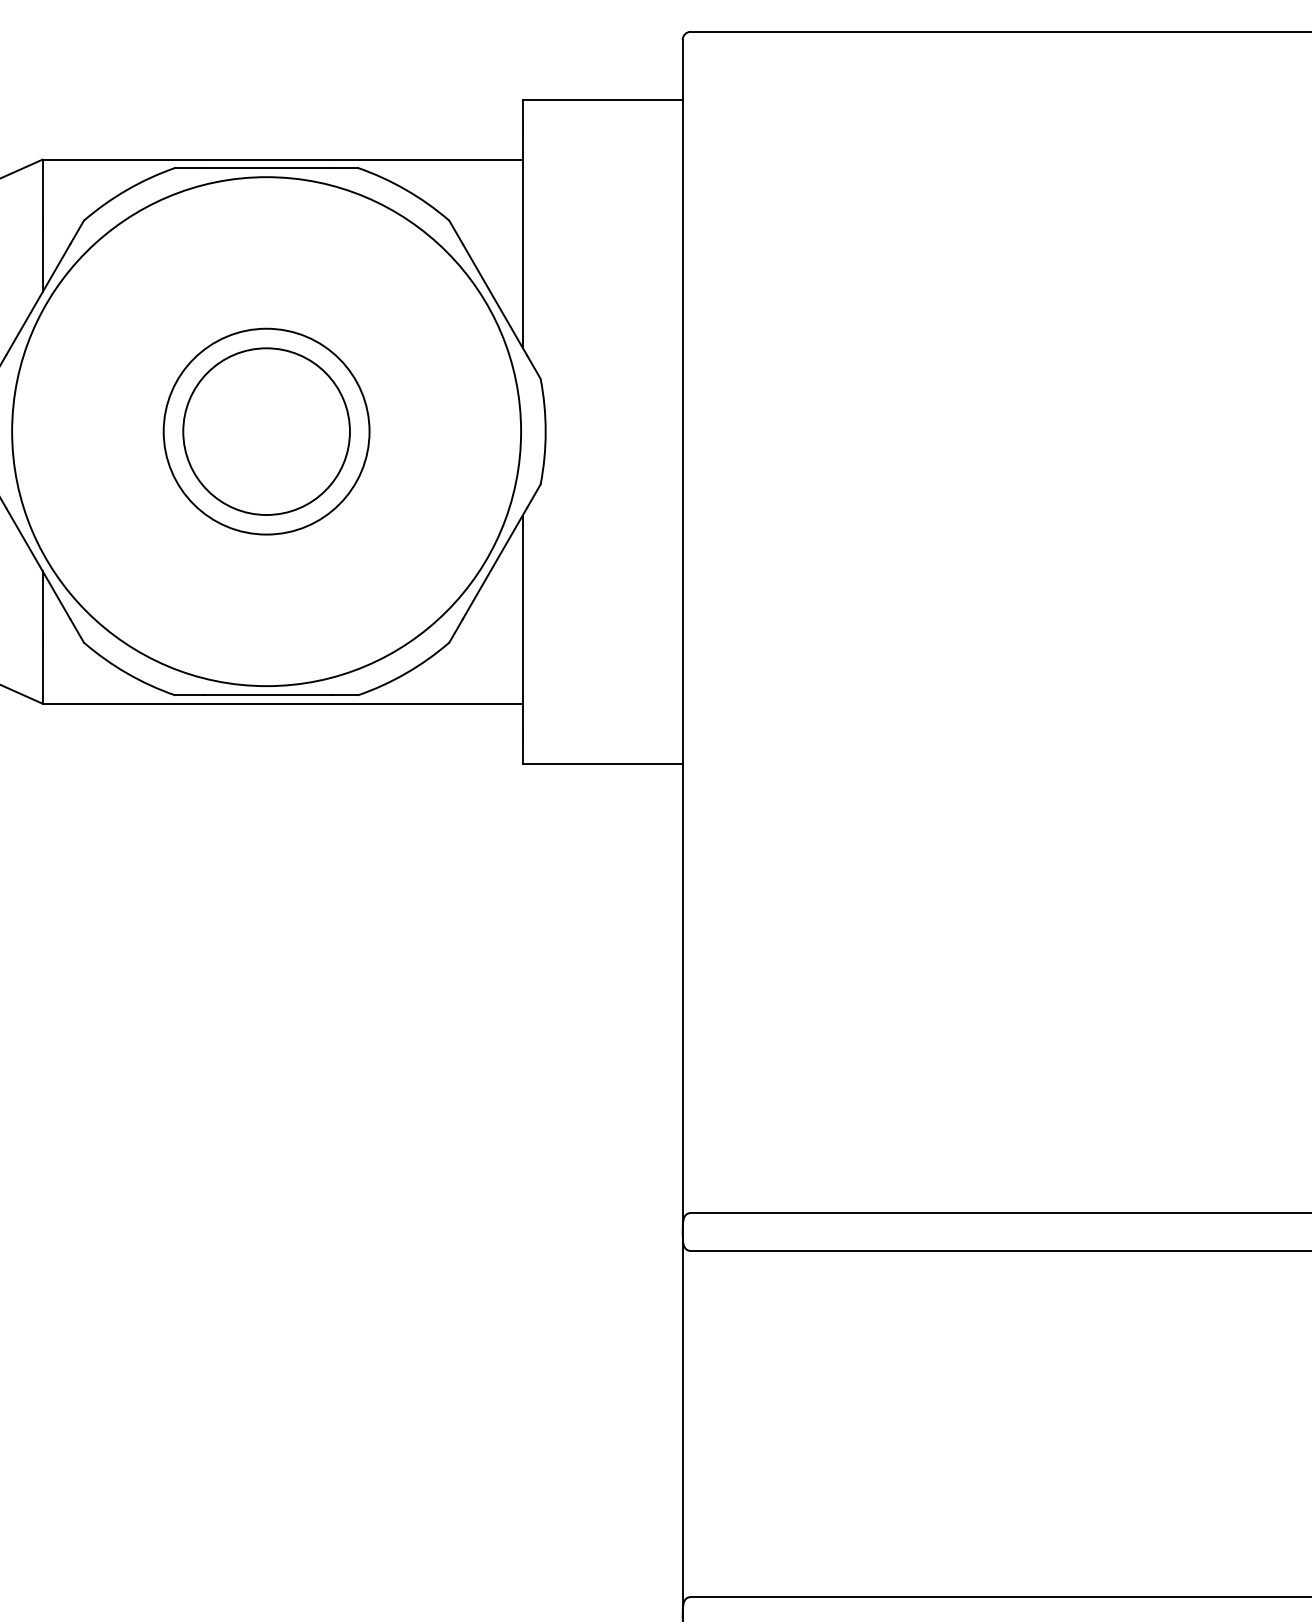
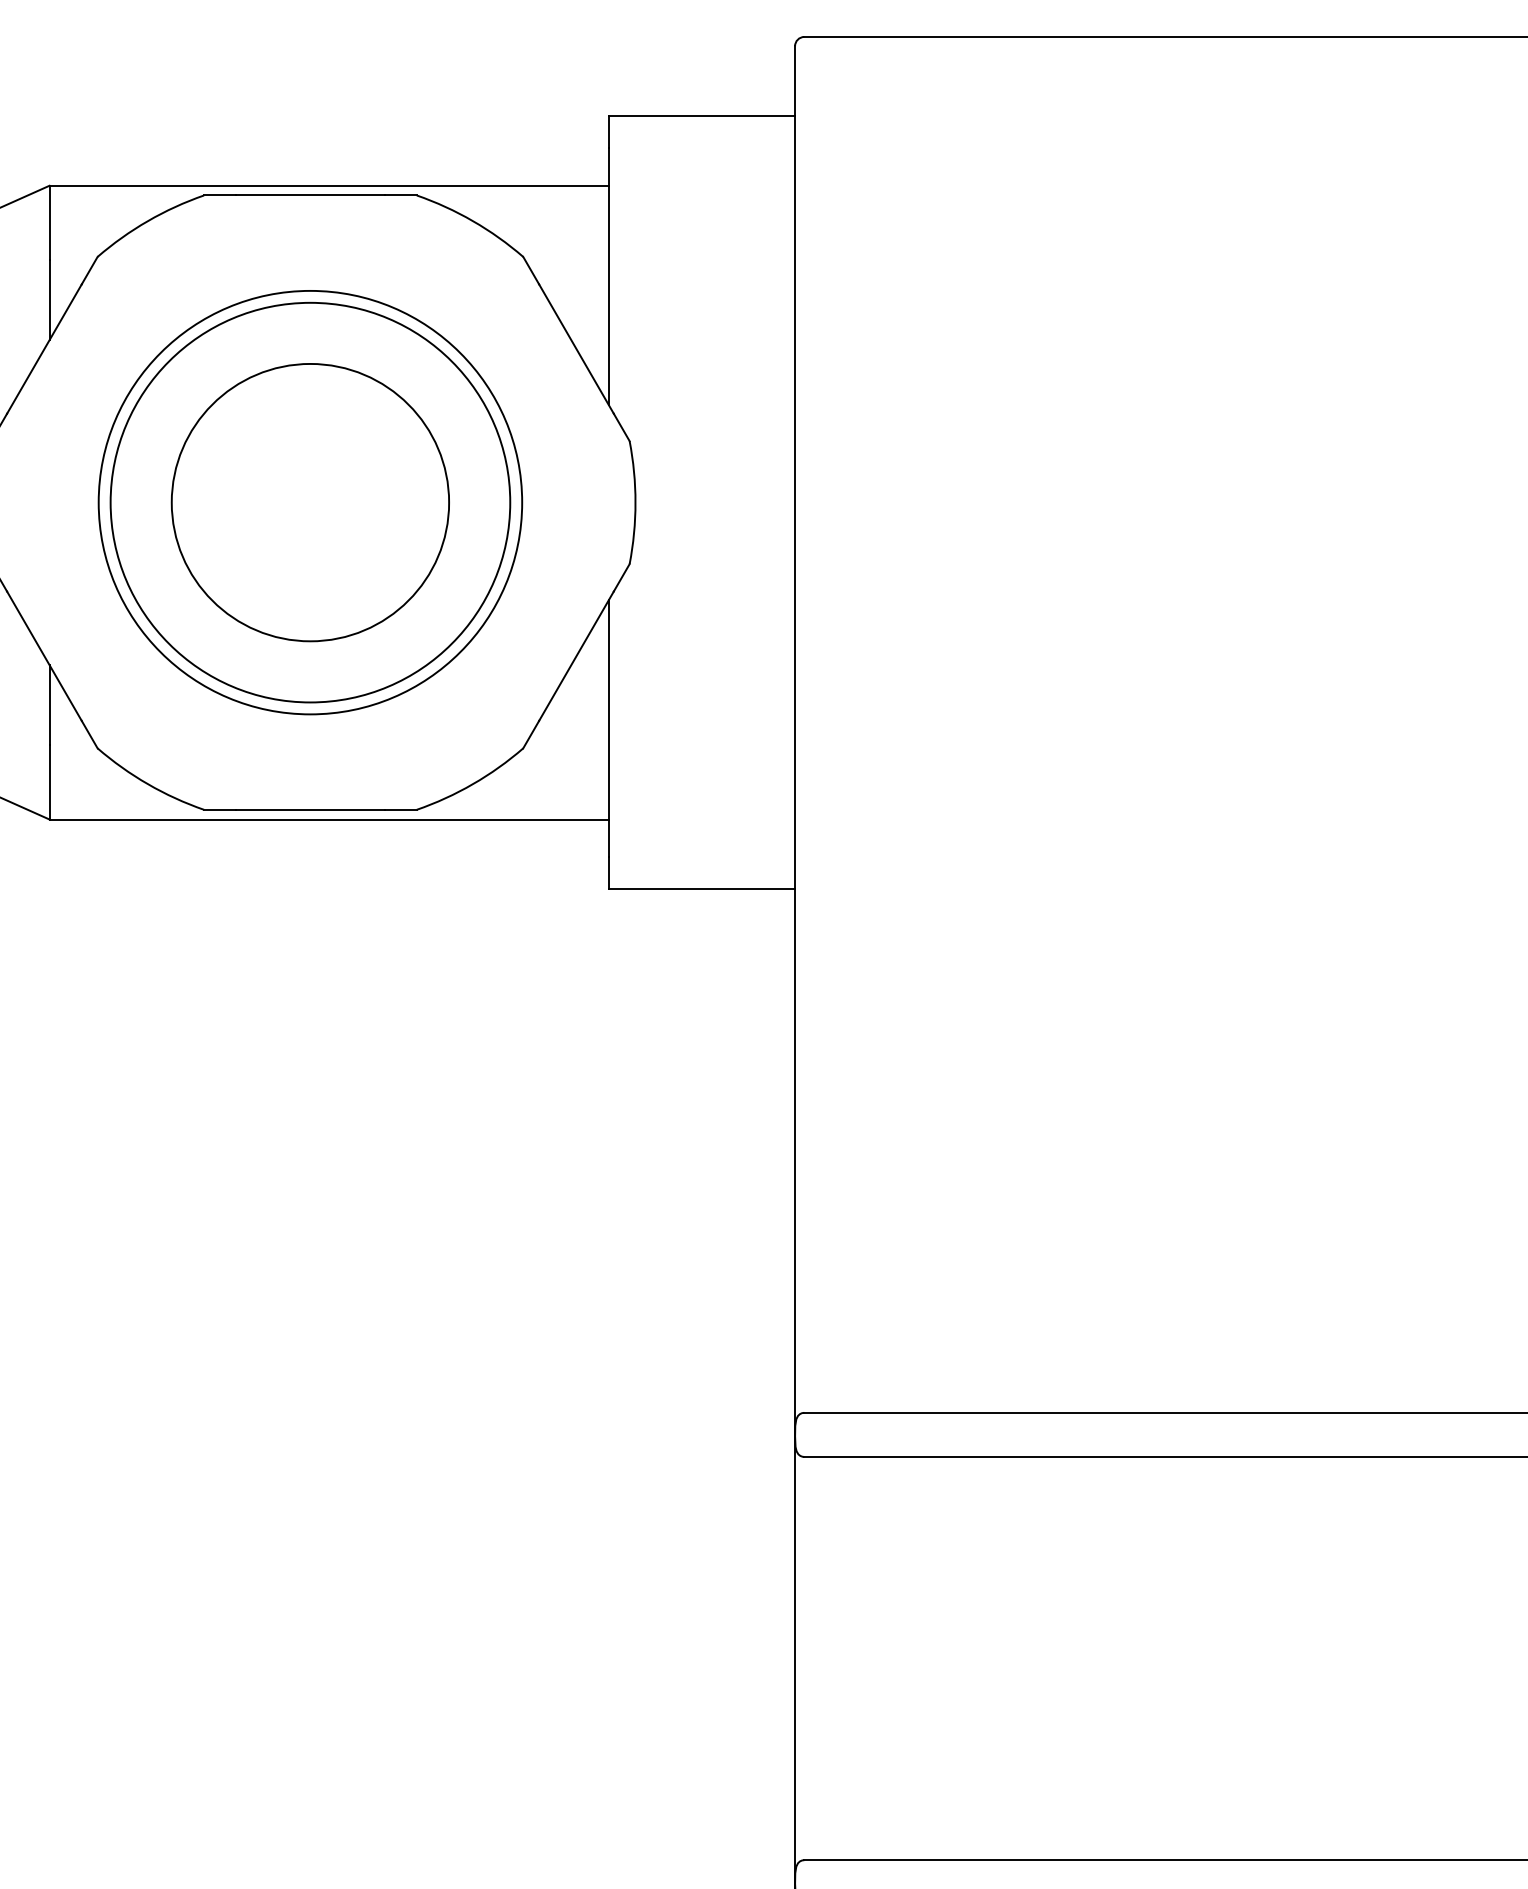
circle: (266, 431) -> (310, 502), size x0.71
circle: (266, 431) -> (310, 502), size x1.43
circle: (266, 431) -> (310, 502), size x1.67

